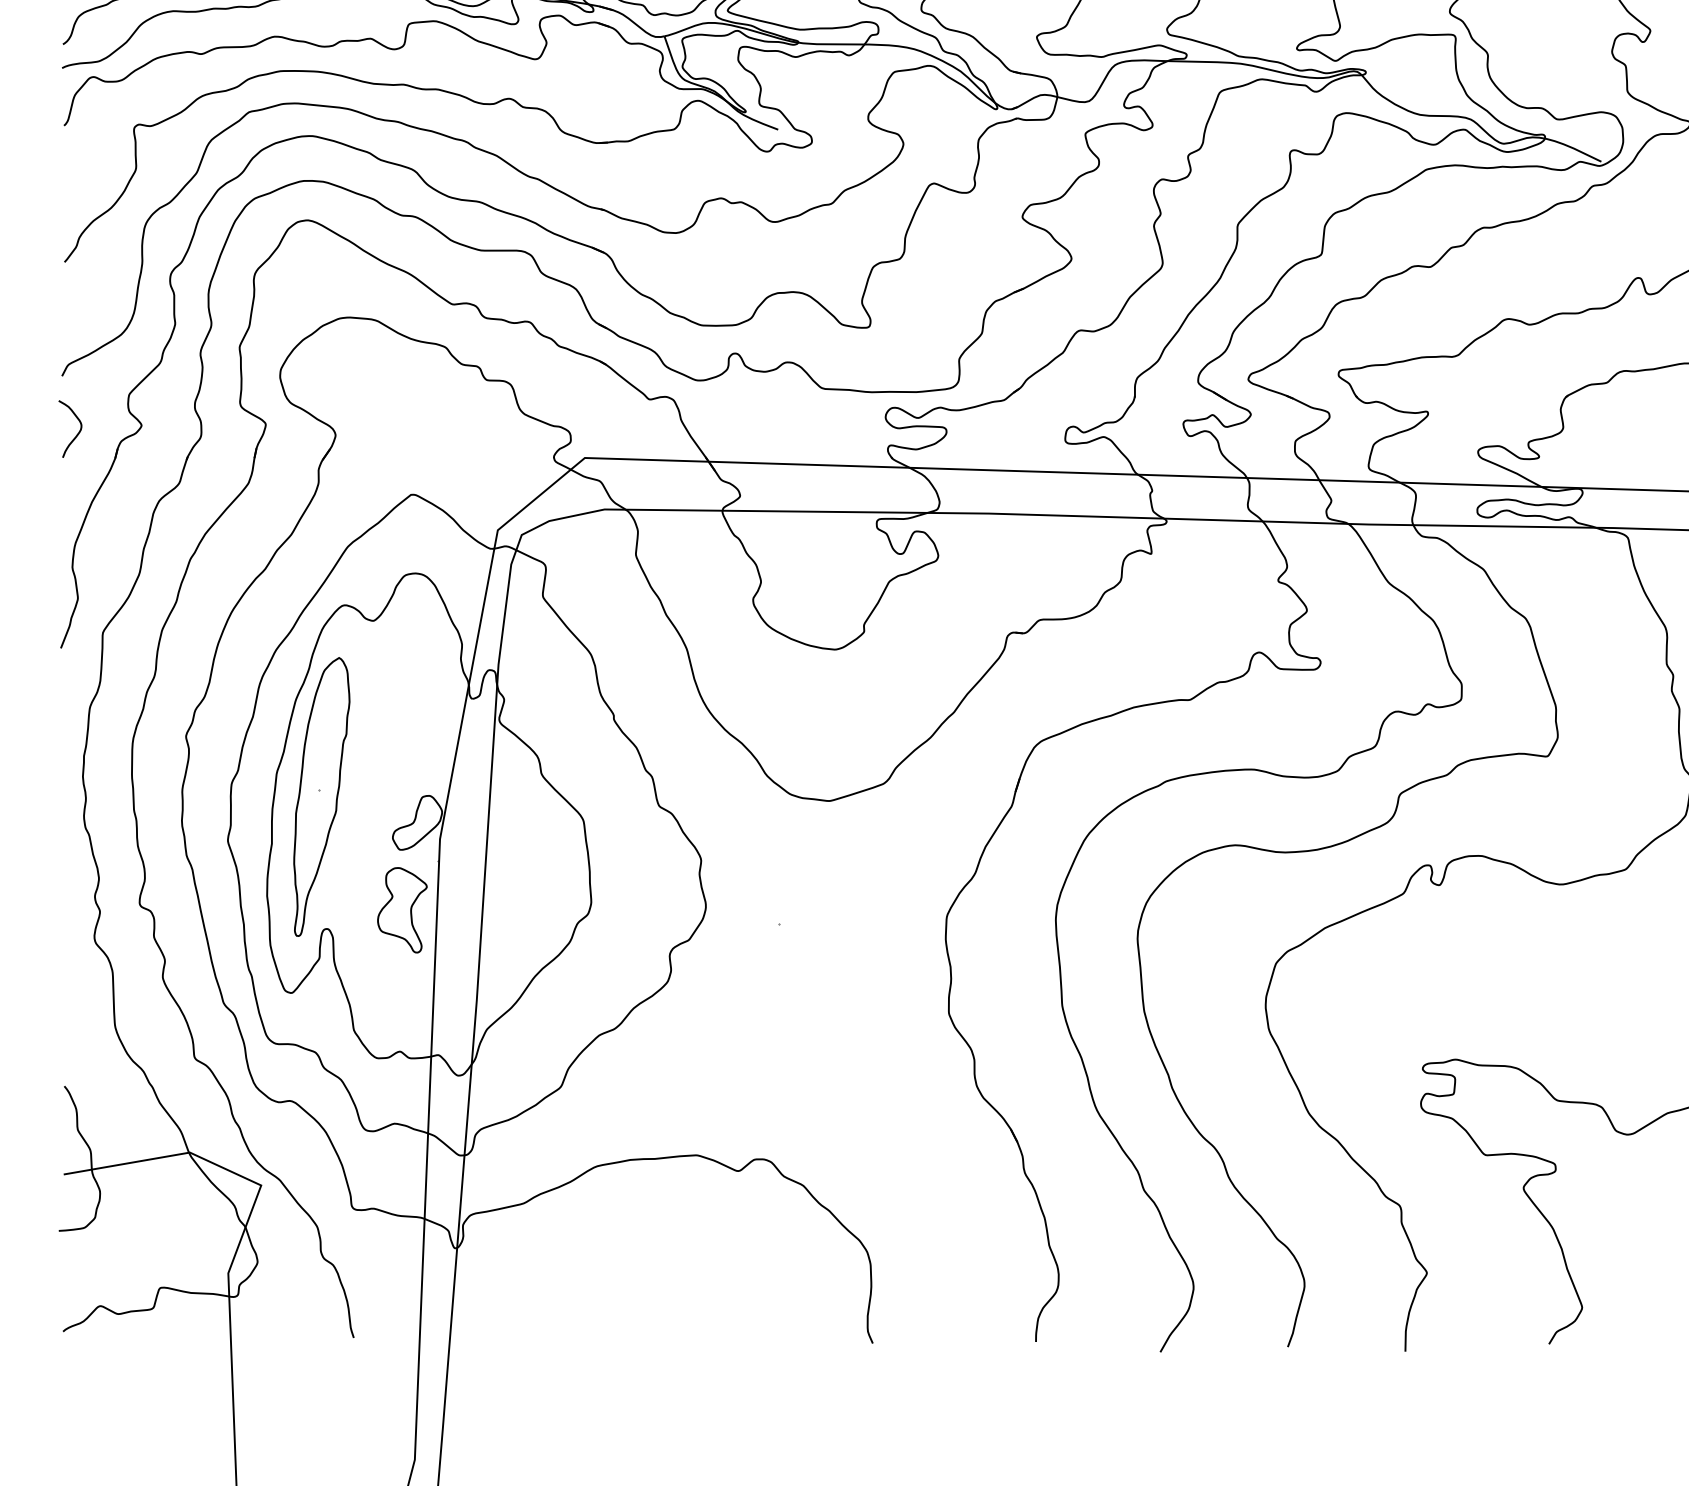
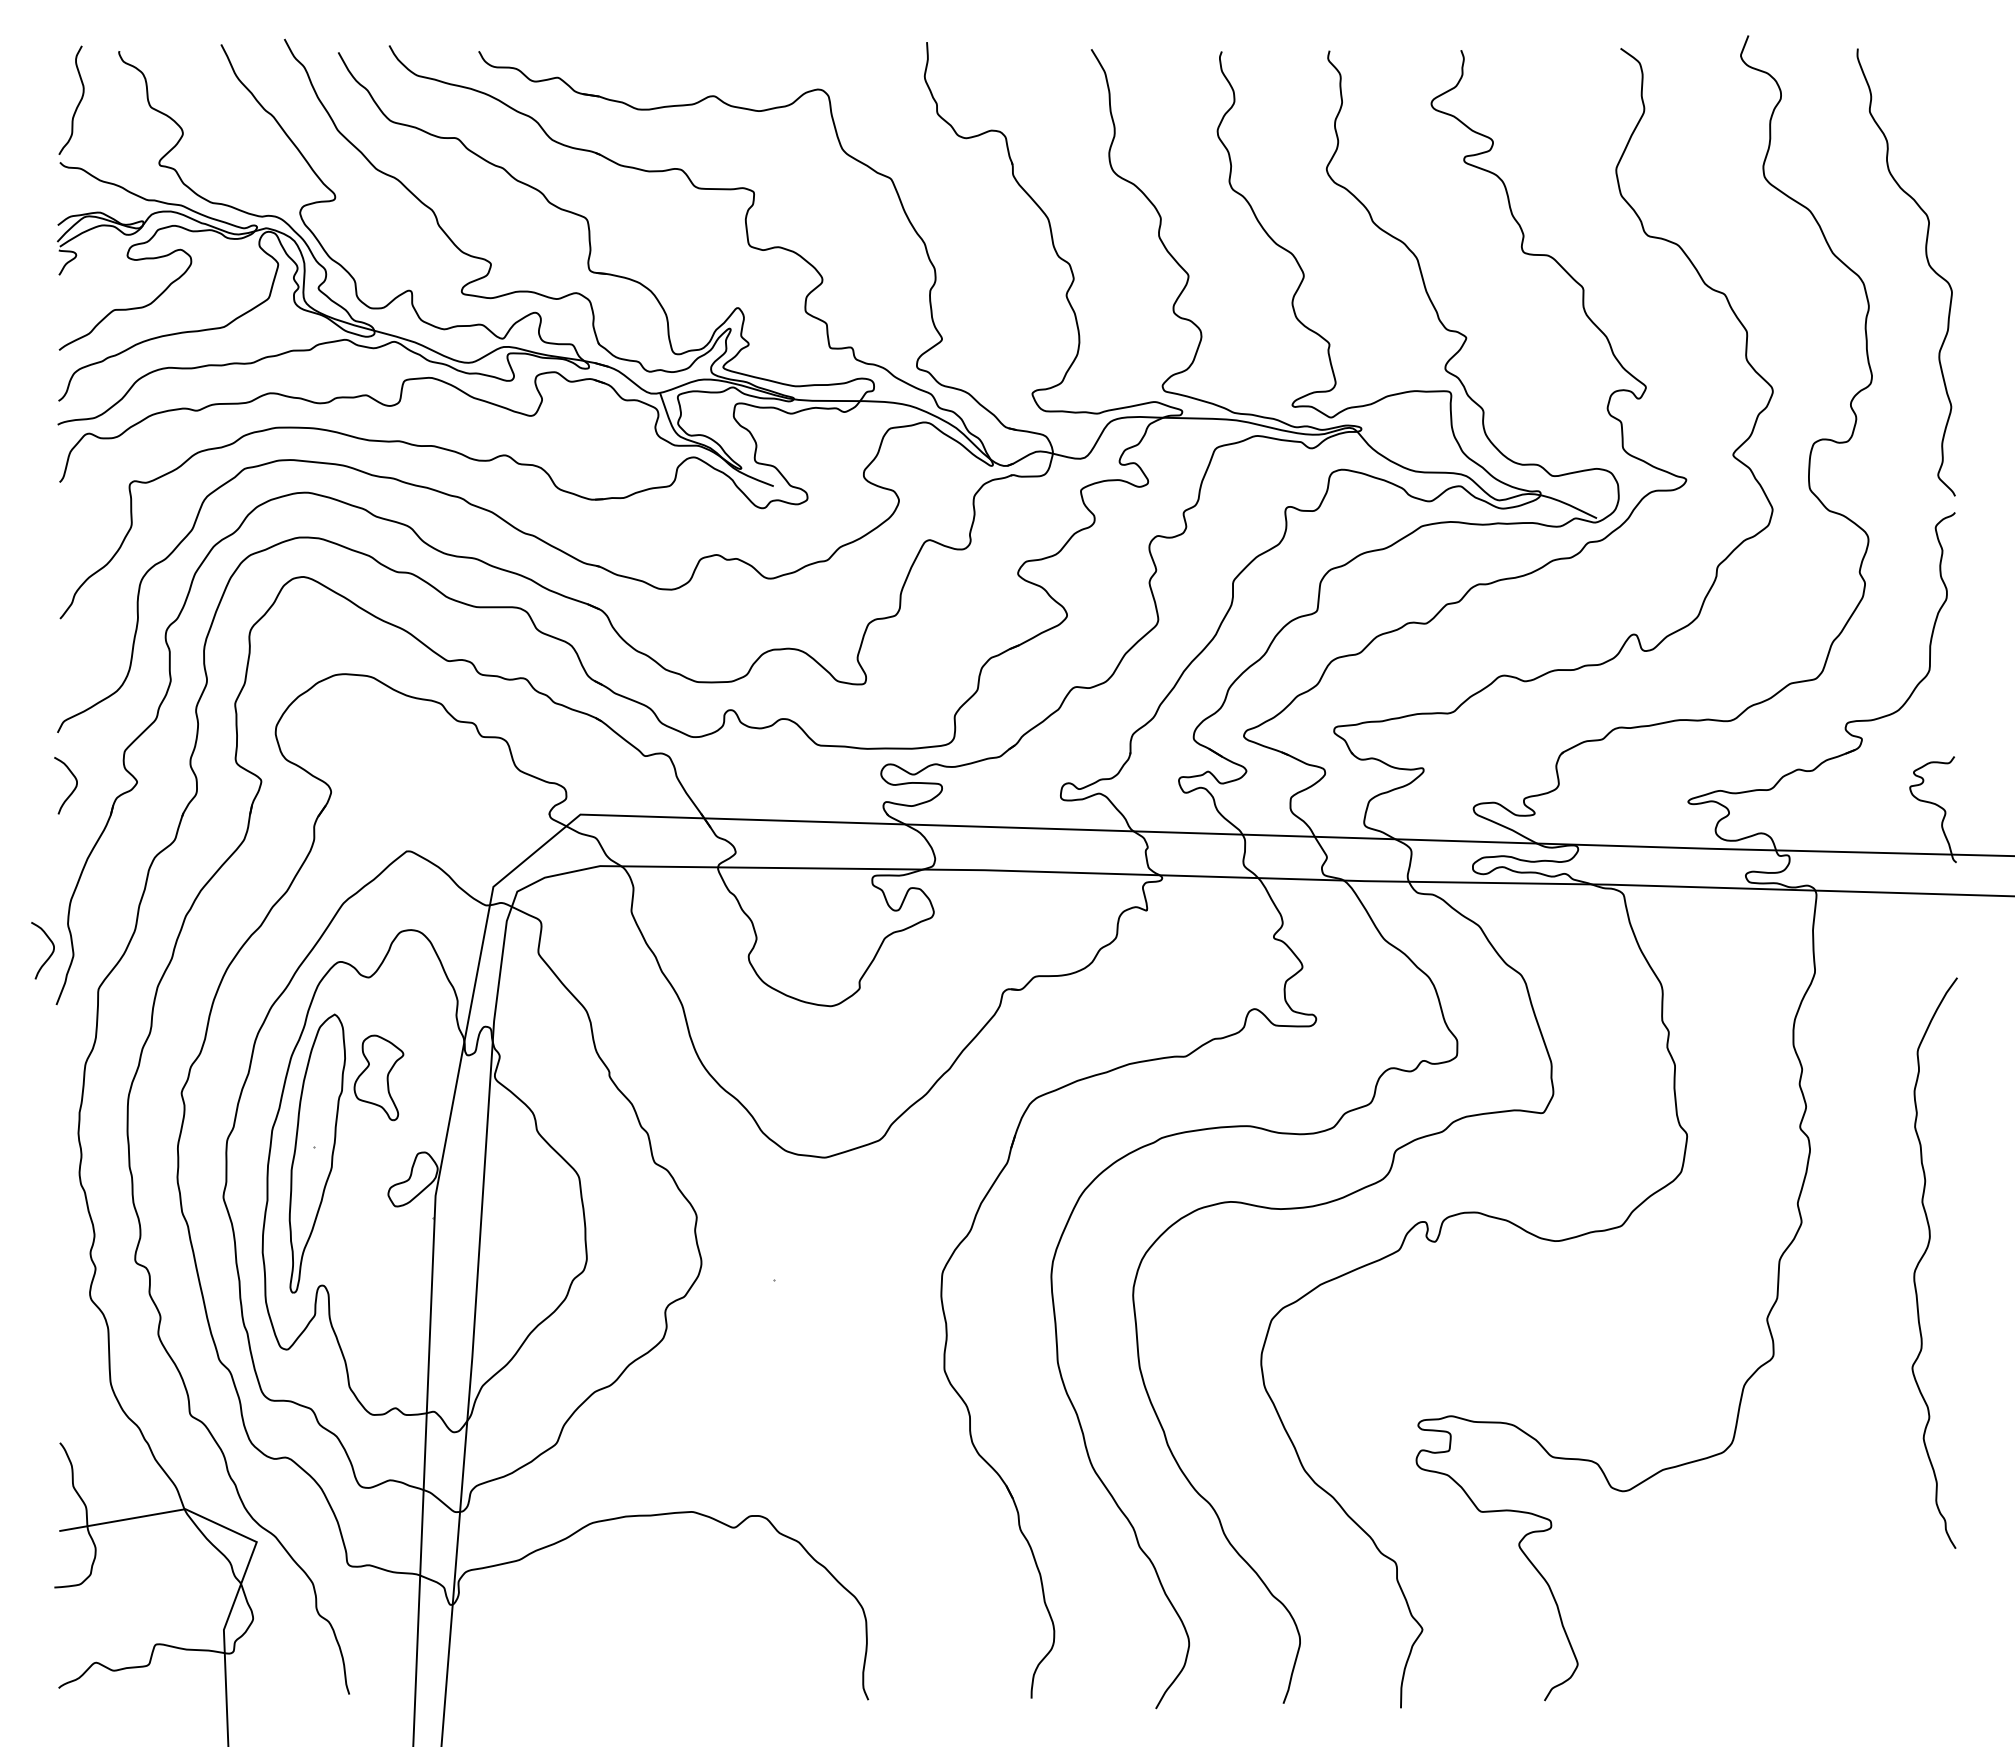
curve: (53, 598) -> (49, 955), added
part: (401, 909) -> (378, 1077), moved

